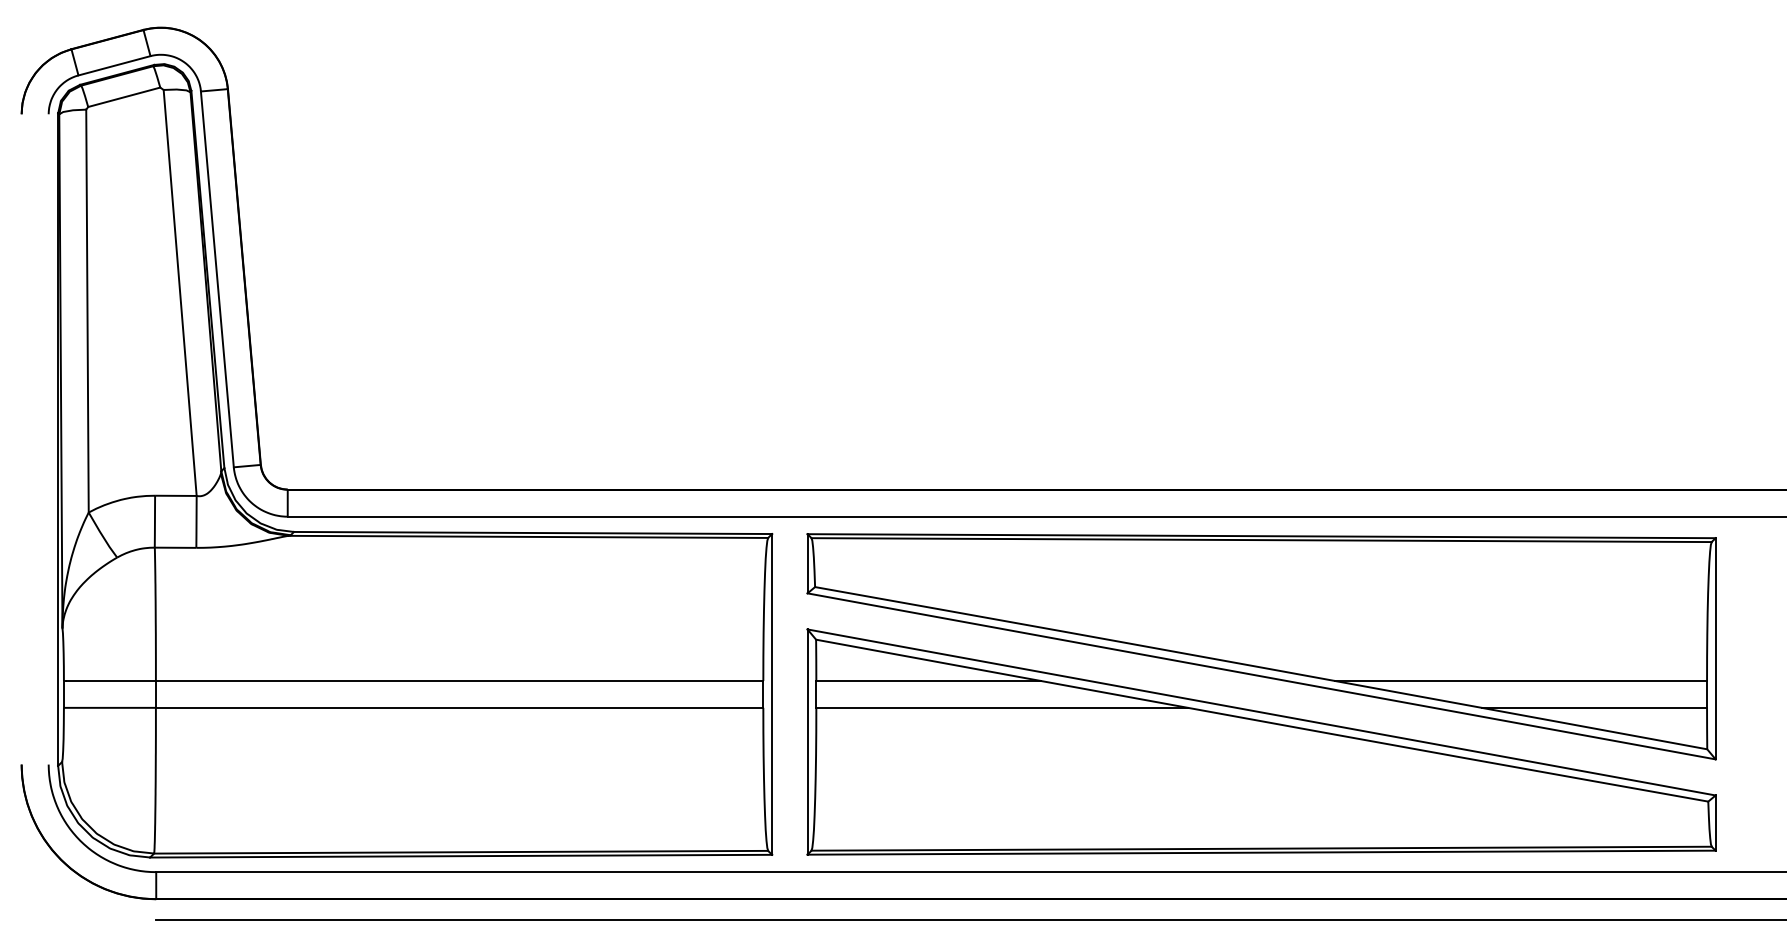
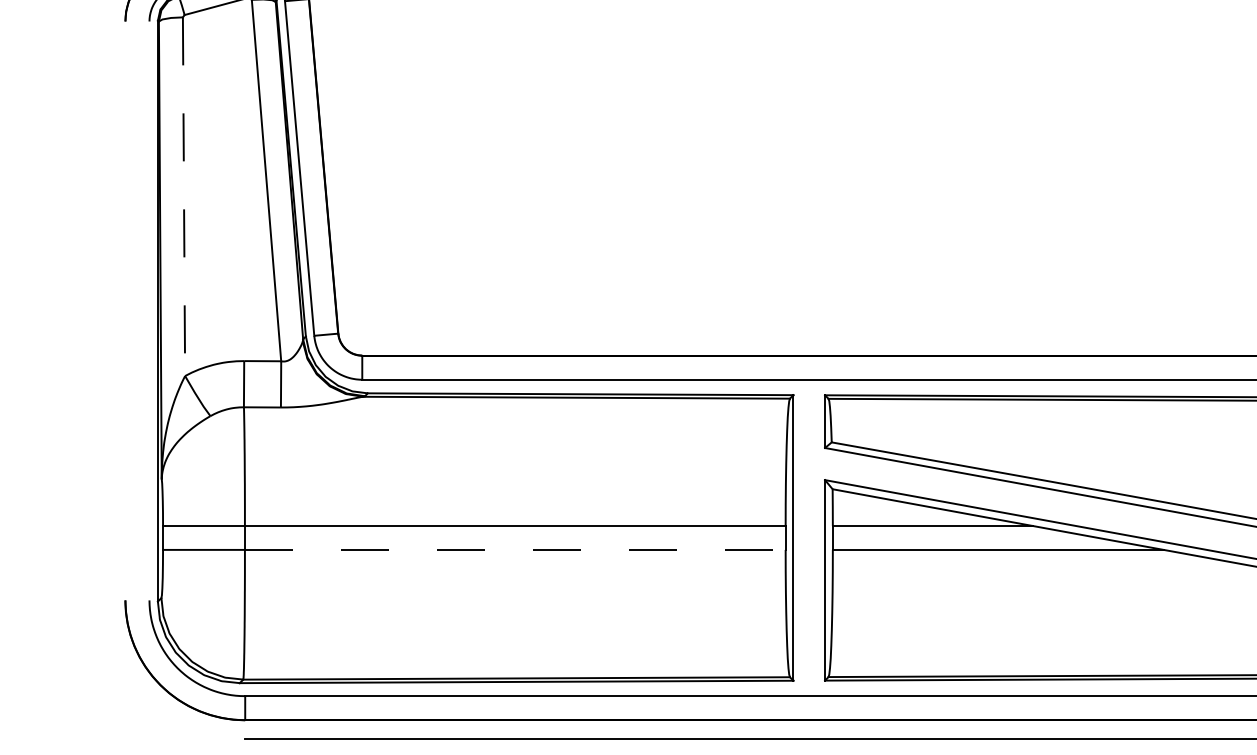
line: (87, 311) -> (184, 197), solid -> dashed
line: (459, 707) -> (515, 549), solid -> dashed

